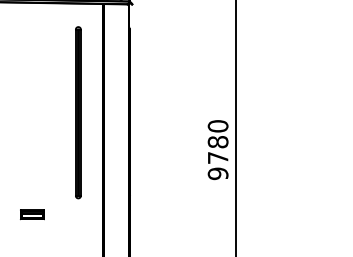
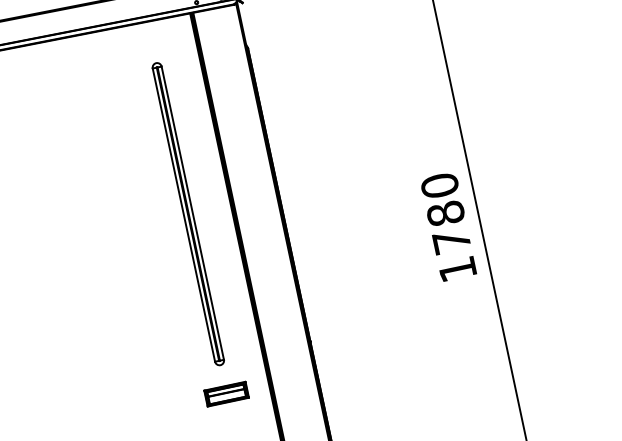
text: (217, 173) -> (456, 269), 9780 -> 1780
part: (32, 214) -> (226, 393), moved

